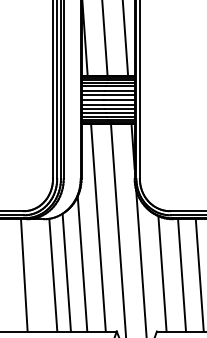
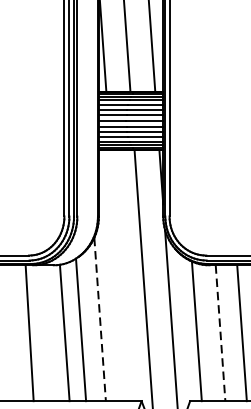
line: (98, 227) -> (119, 275), removed
line: (82, 264) -> (100, 320), solid -> dashed
line: (182, 275) -> (221, 333), solid -> dashed

